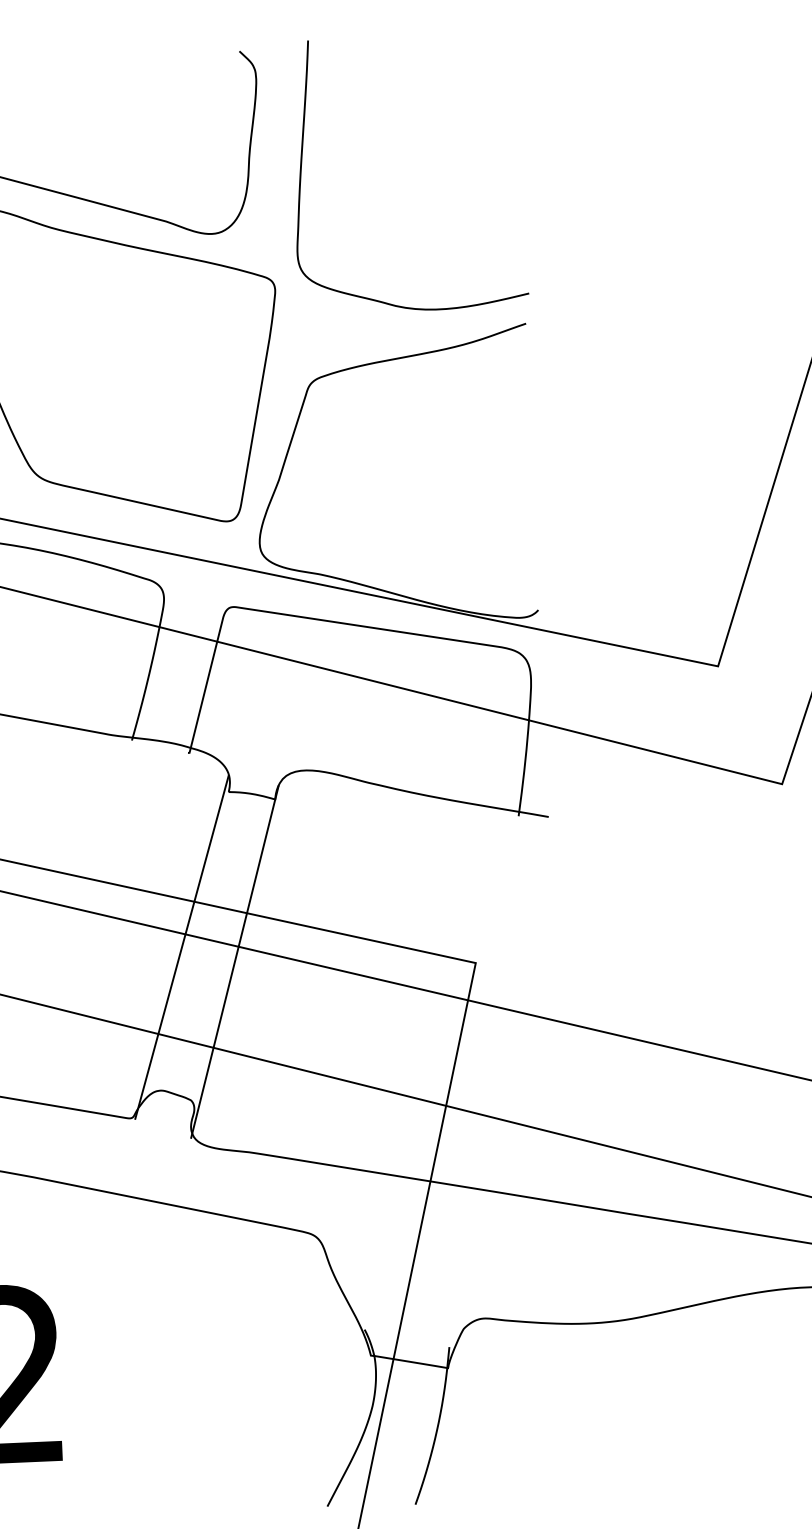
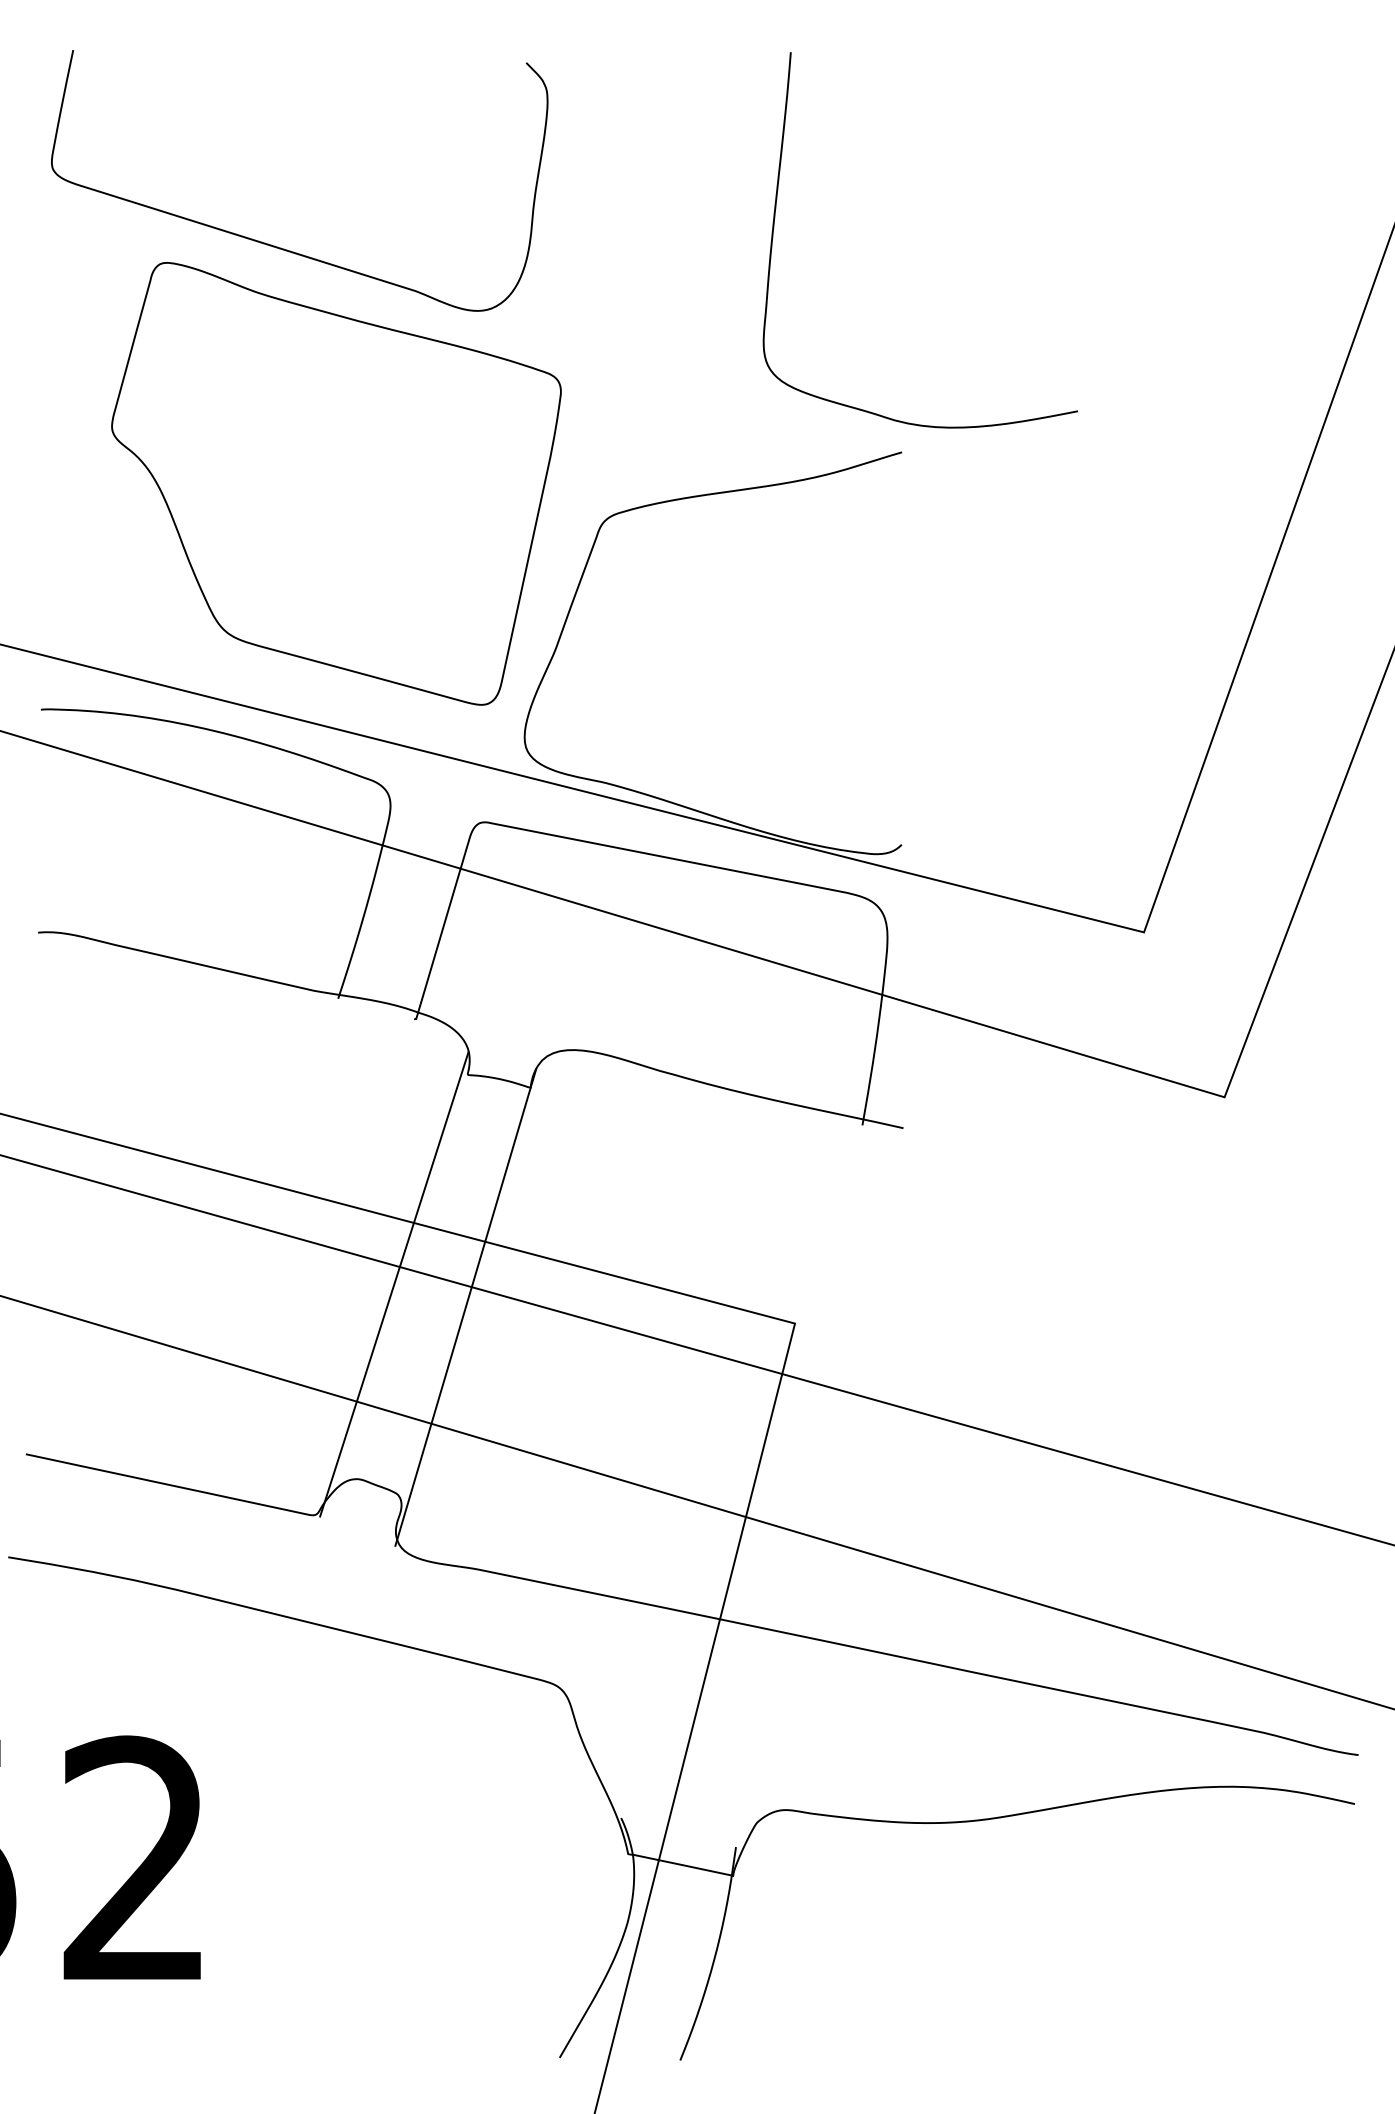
curve: (301, 169) -> (774, 228), moved

